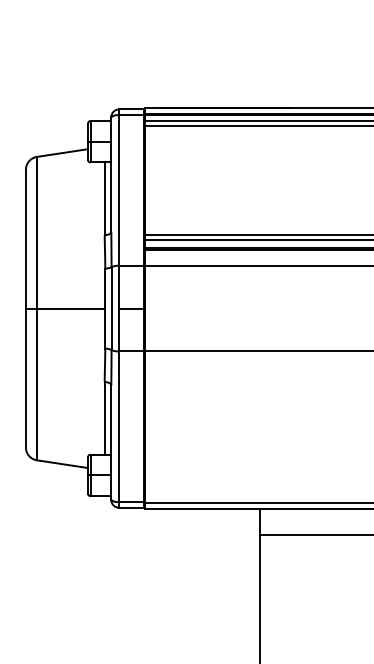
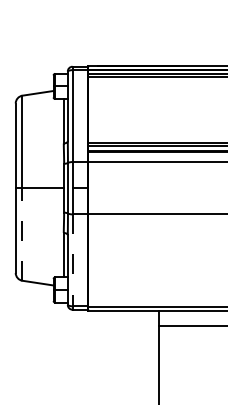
line: (37, 384) -> (22, 234), solid -> dashed
line: (118, 427) -> (72, 260), solid -> dashed

